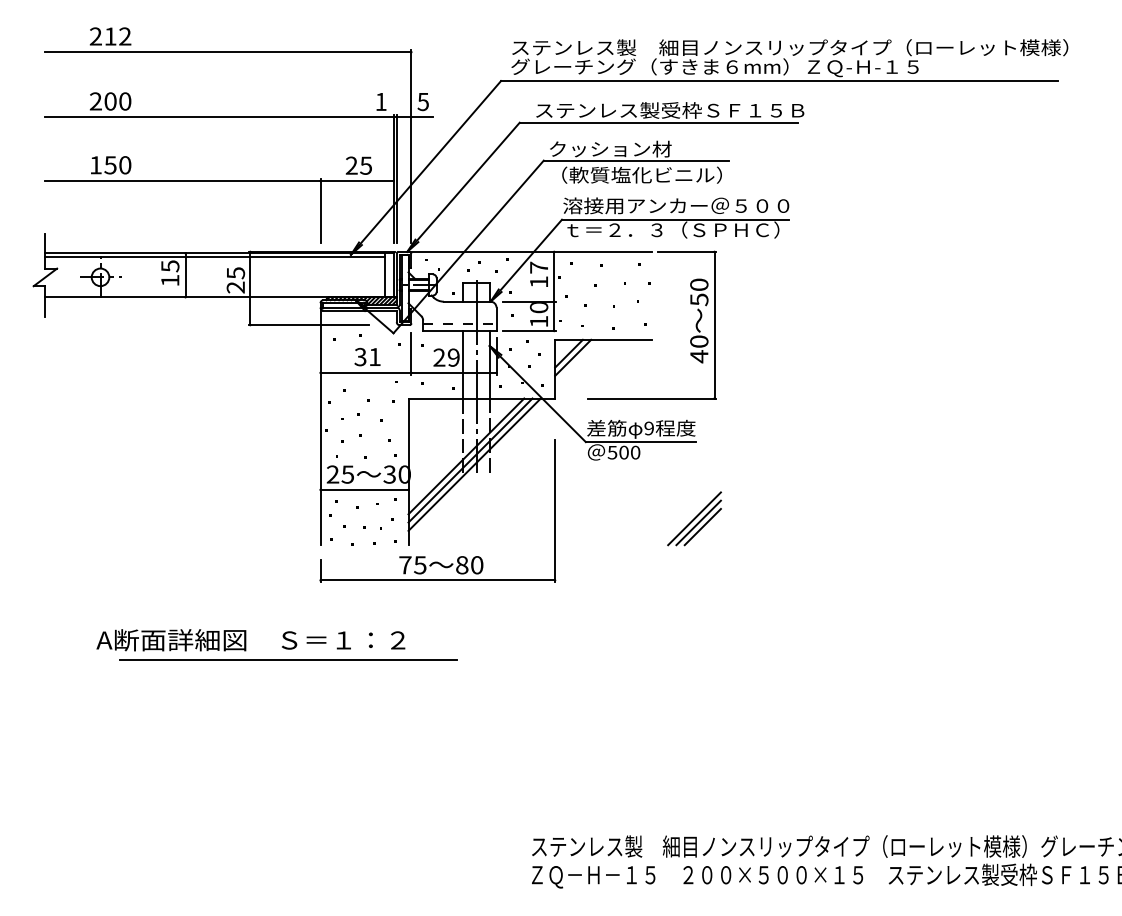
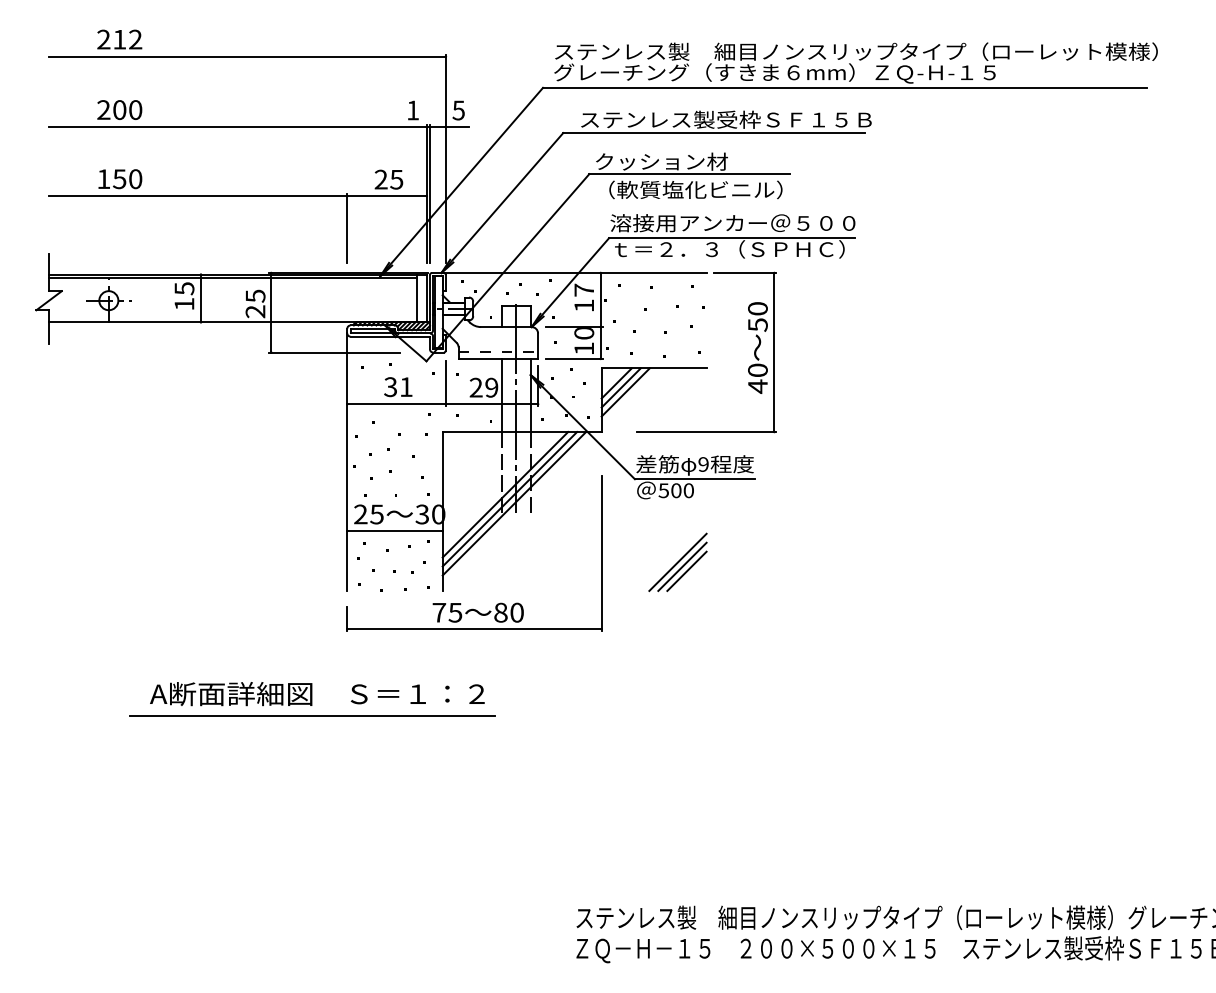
line: (577, 361) -> (625, 391), added
part: (694, 518) -> (677, 562), moved
text: (250, 640) -> (316, 694), moved

